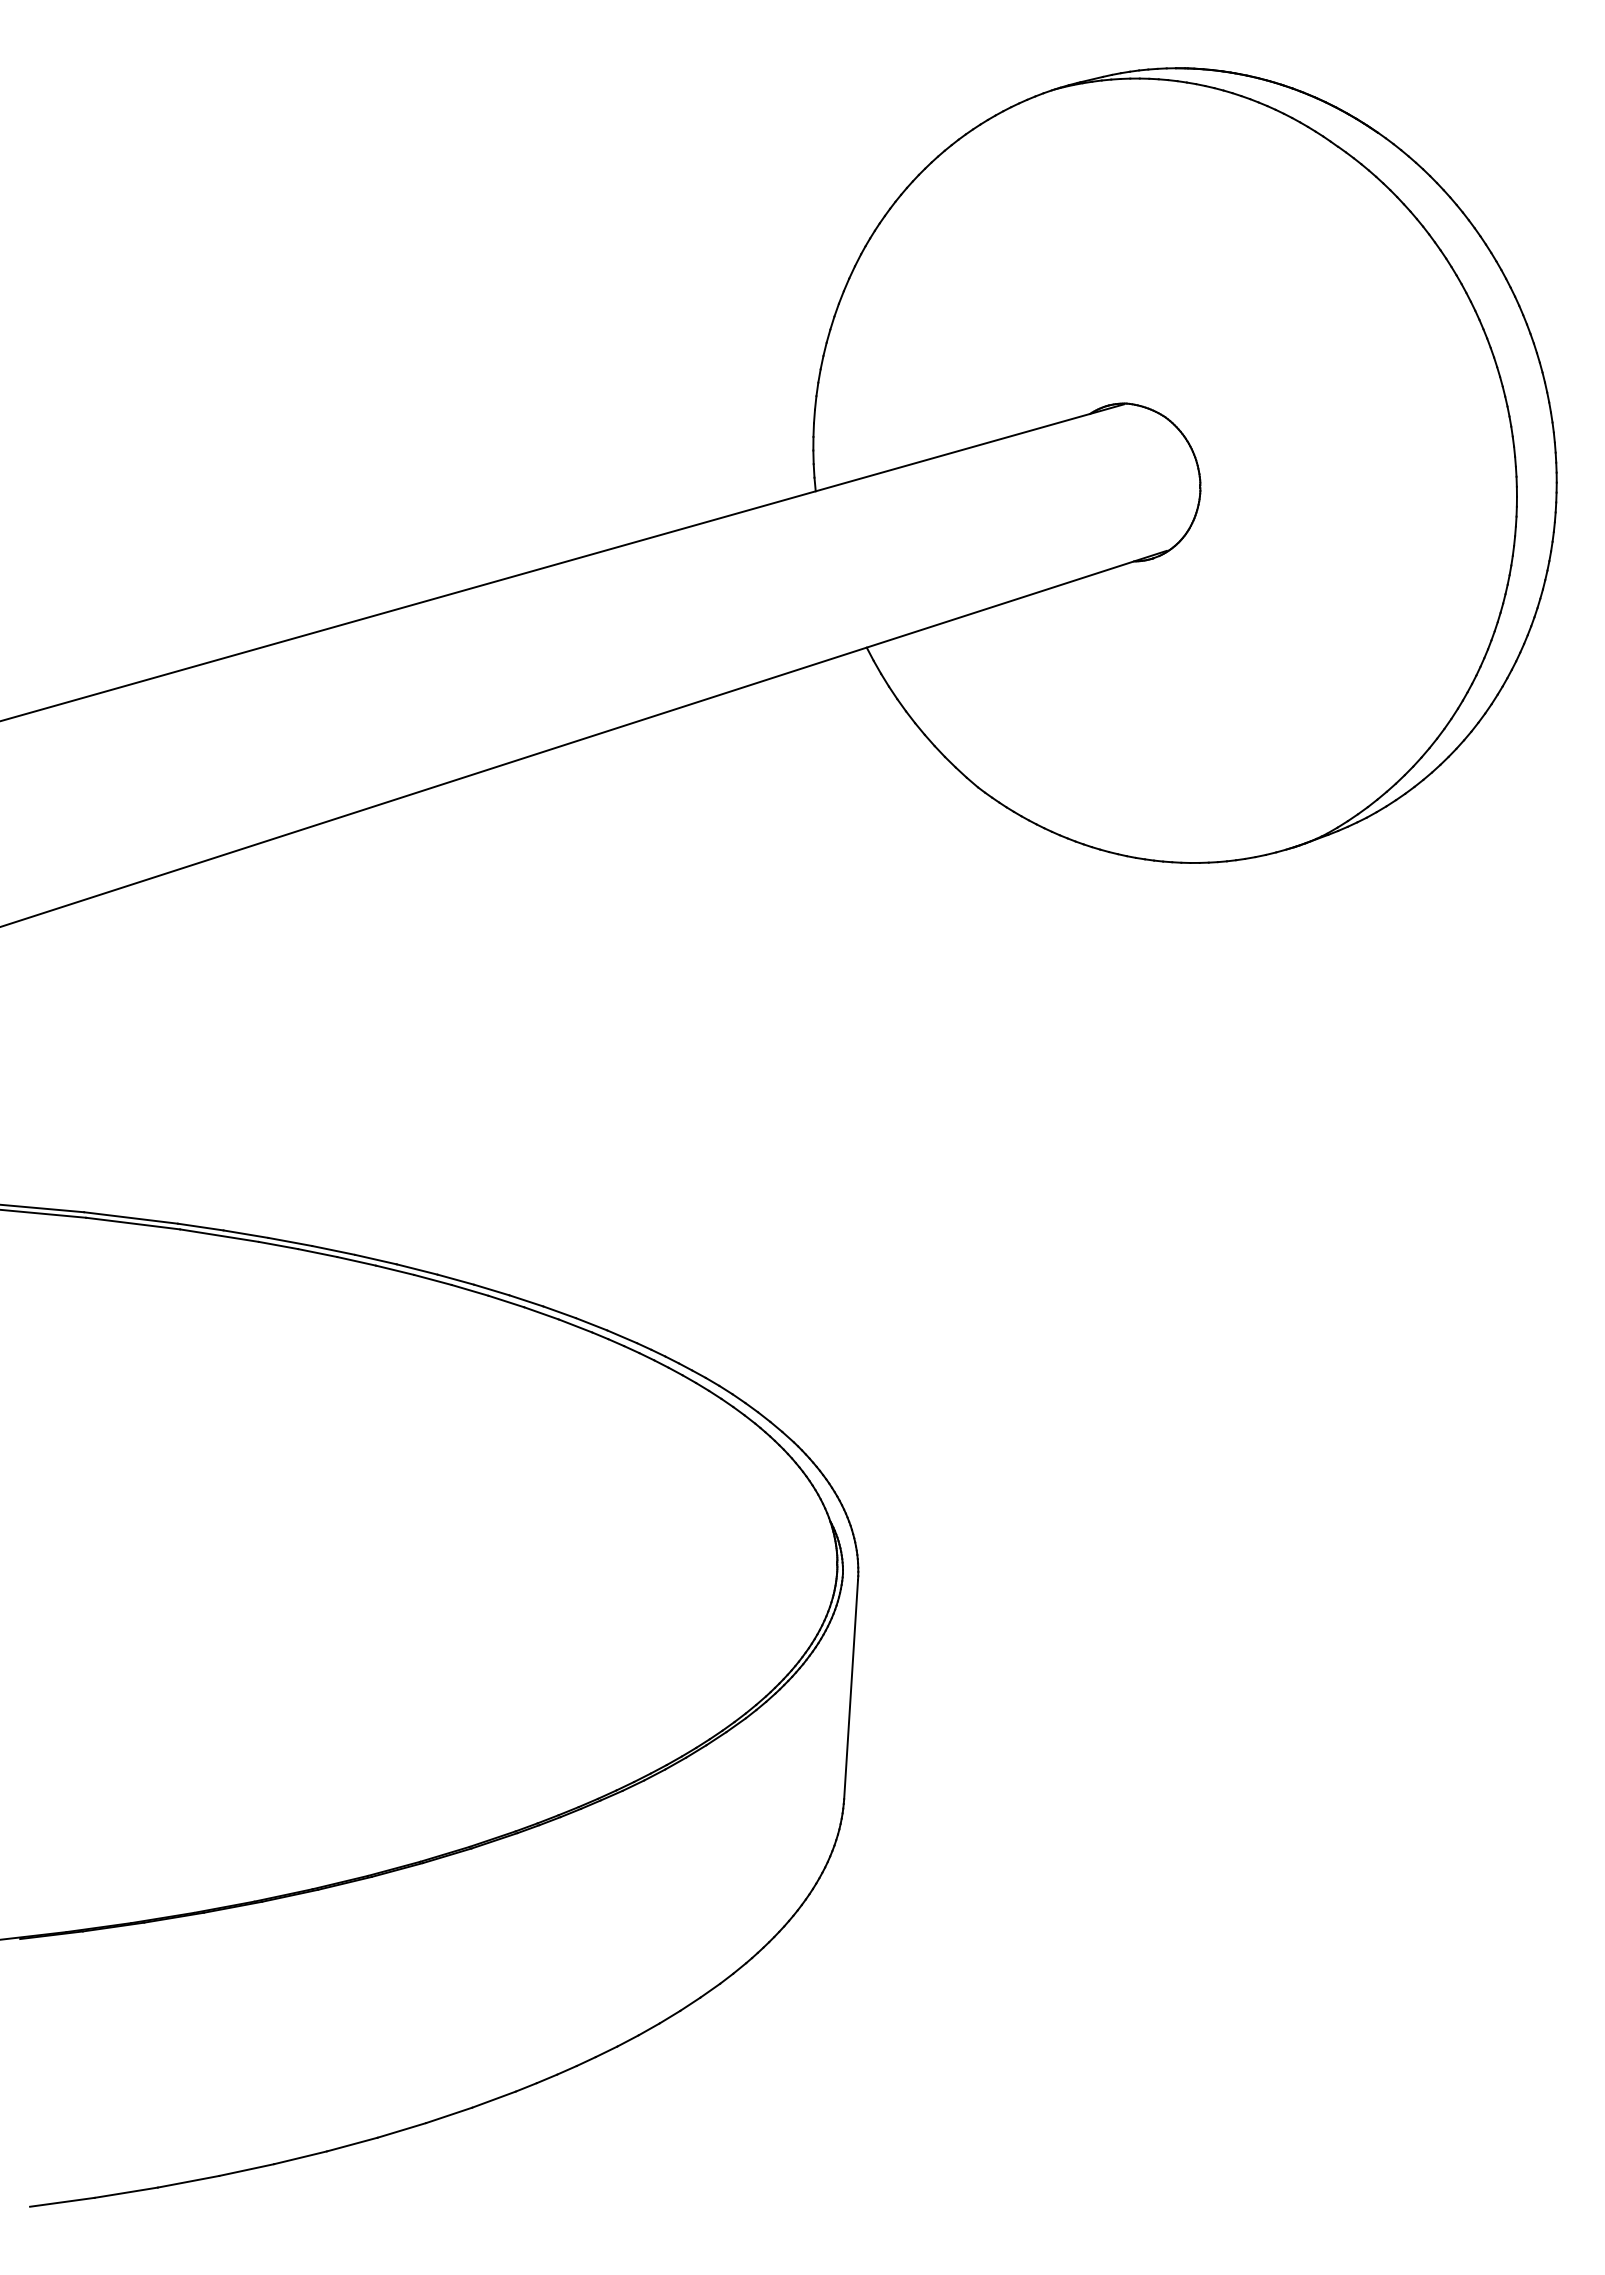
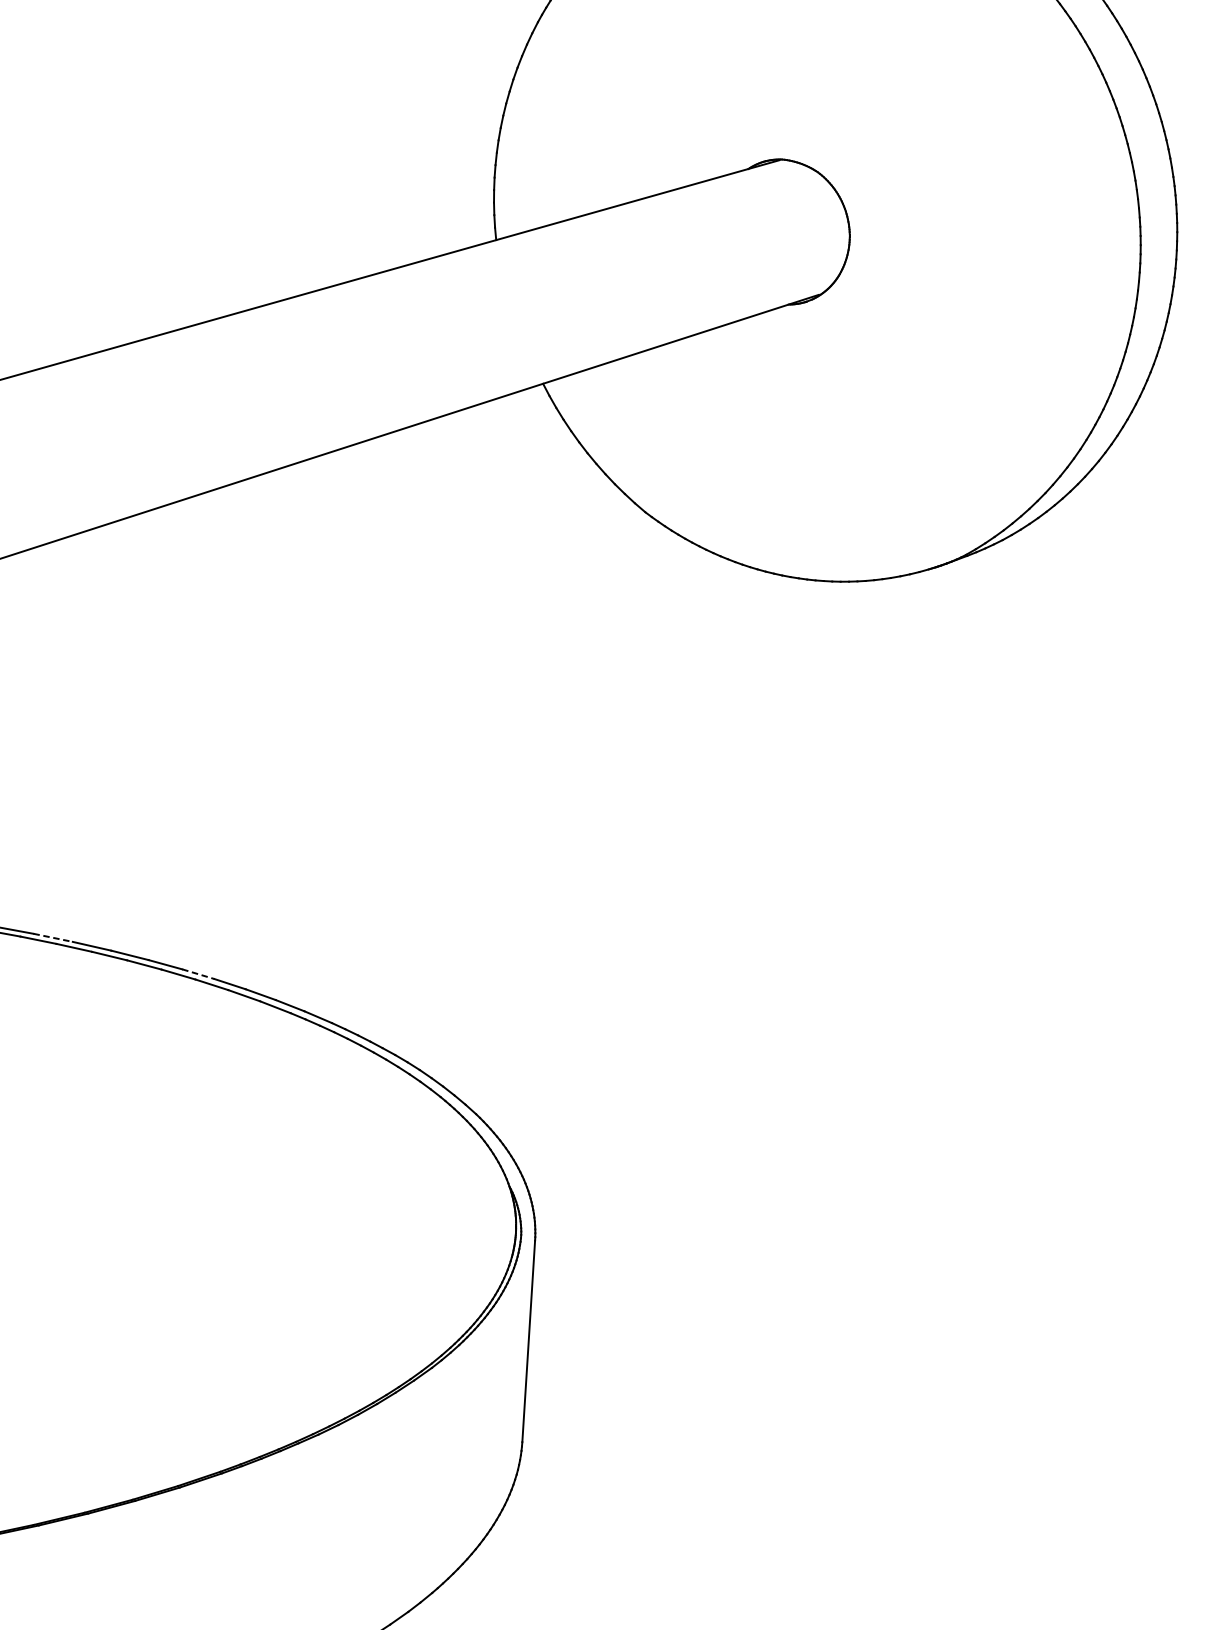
line: (333, 1250) -> (52, 937), solid -> dashed
line: (492, 1290) -> (199, 974), solid -> dashed

